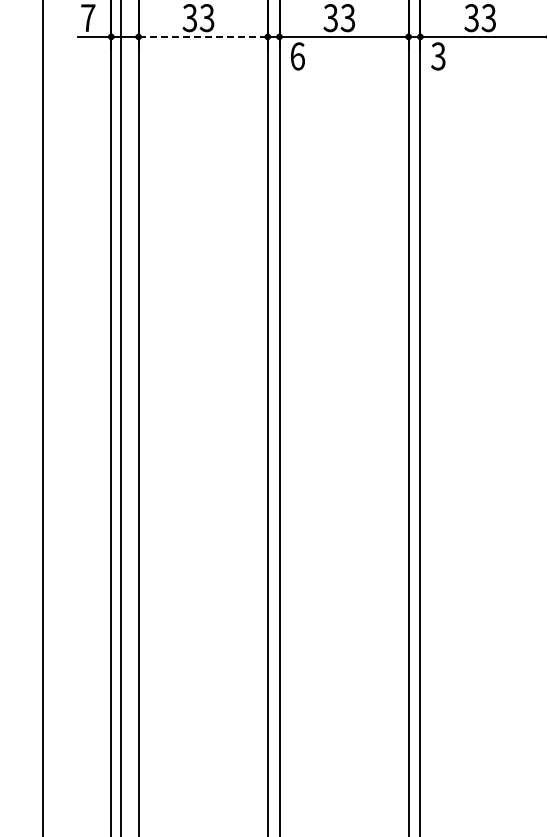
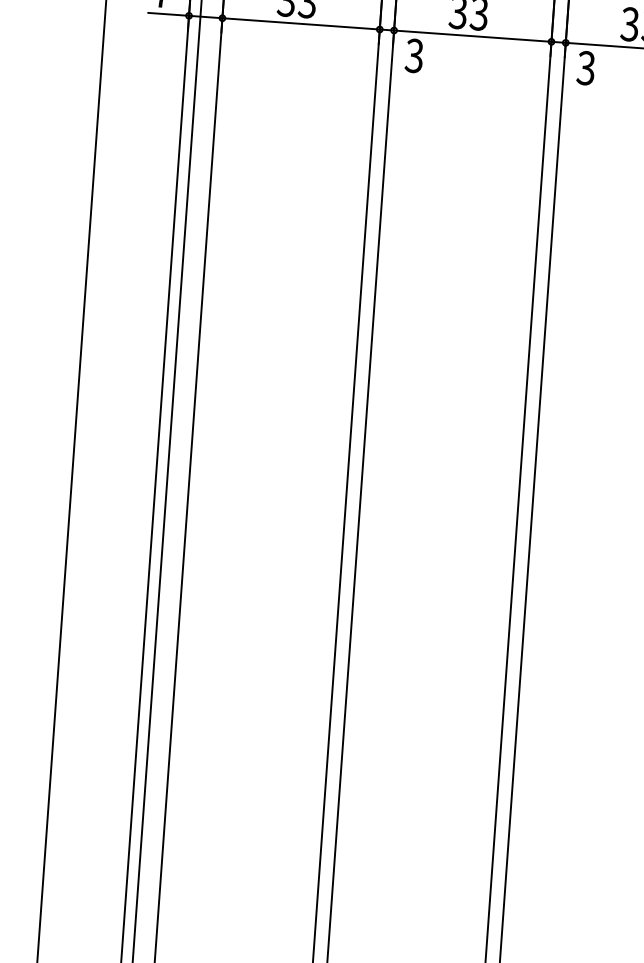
line: (203, 36) -> (301, 23), dashed -> solid
text: (297, 56) -> (414, 55), 6 -> 3

